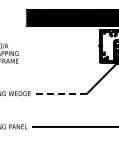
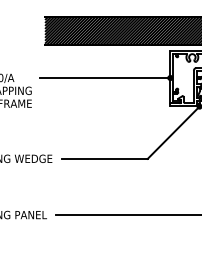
line: (61, 46) -> (104, 78), added
line: (61, 93) -> (104, 158), dashed -> solid

